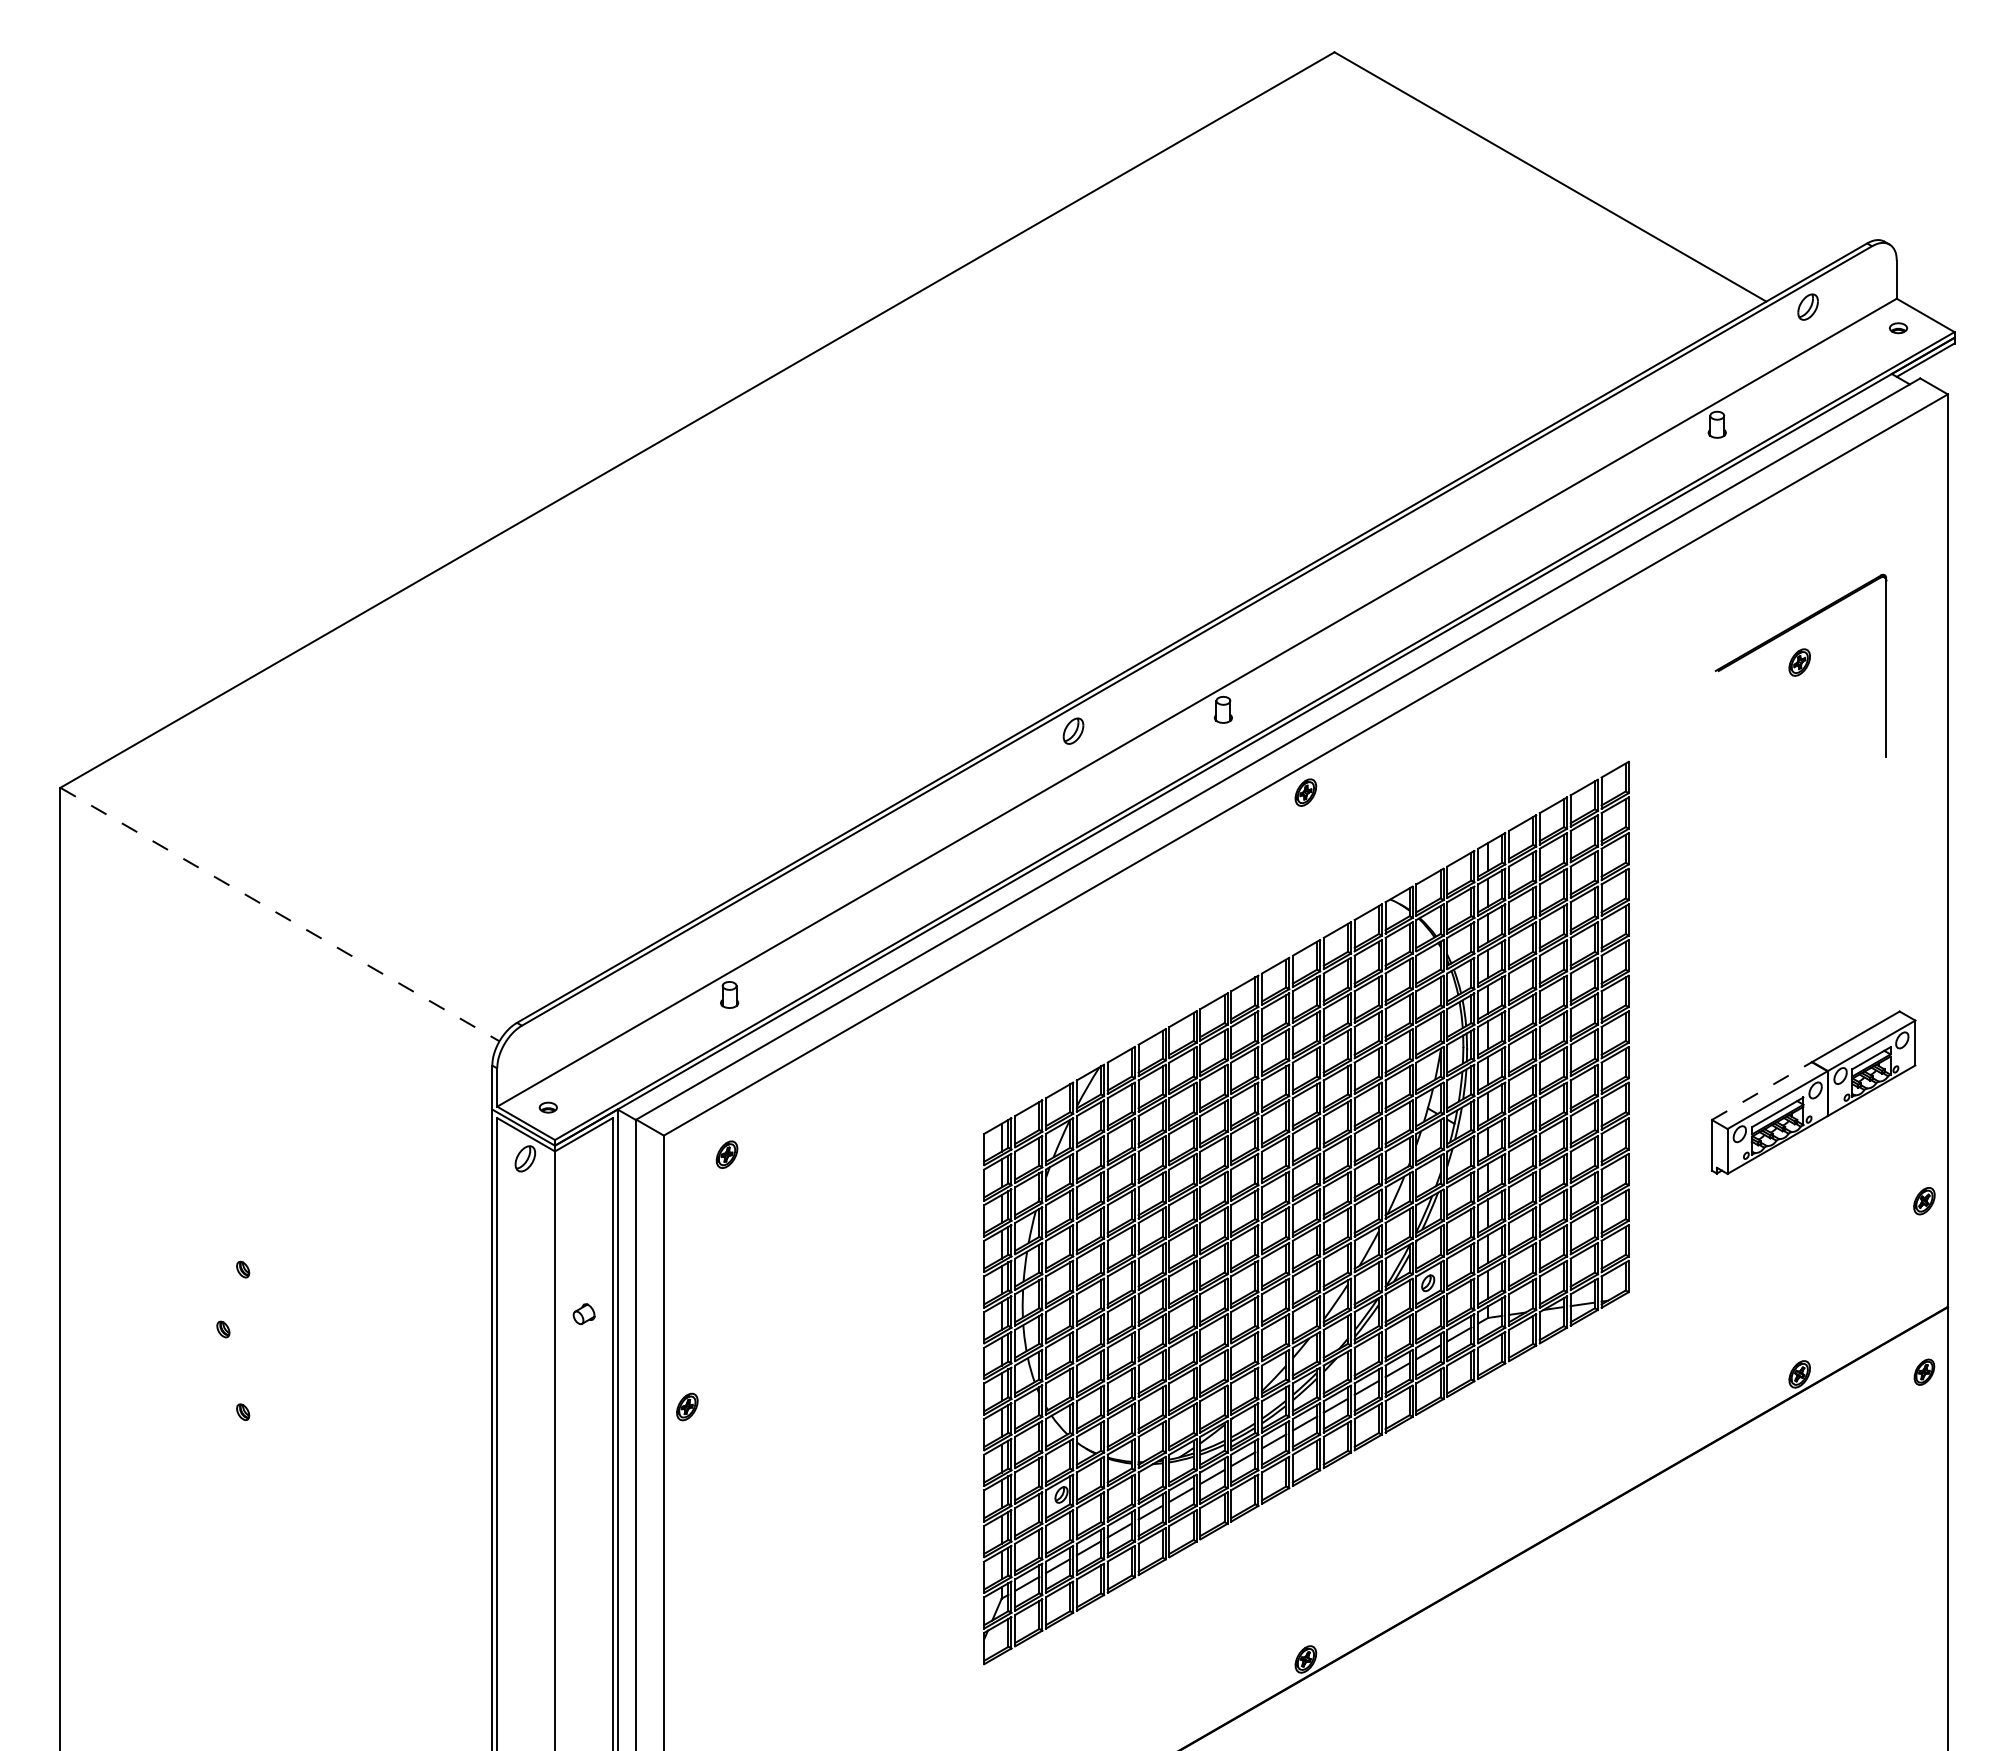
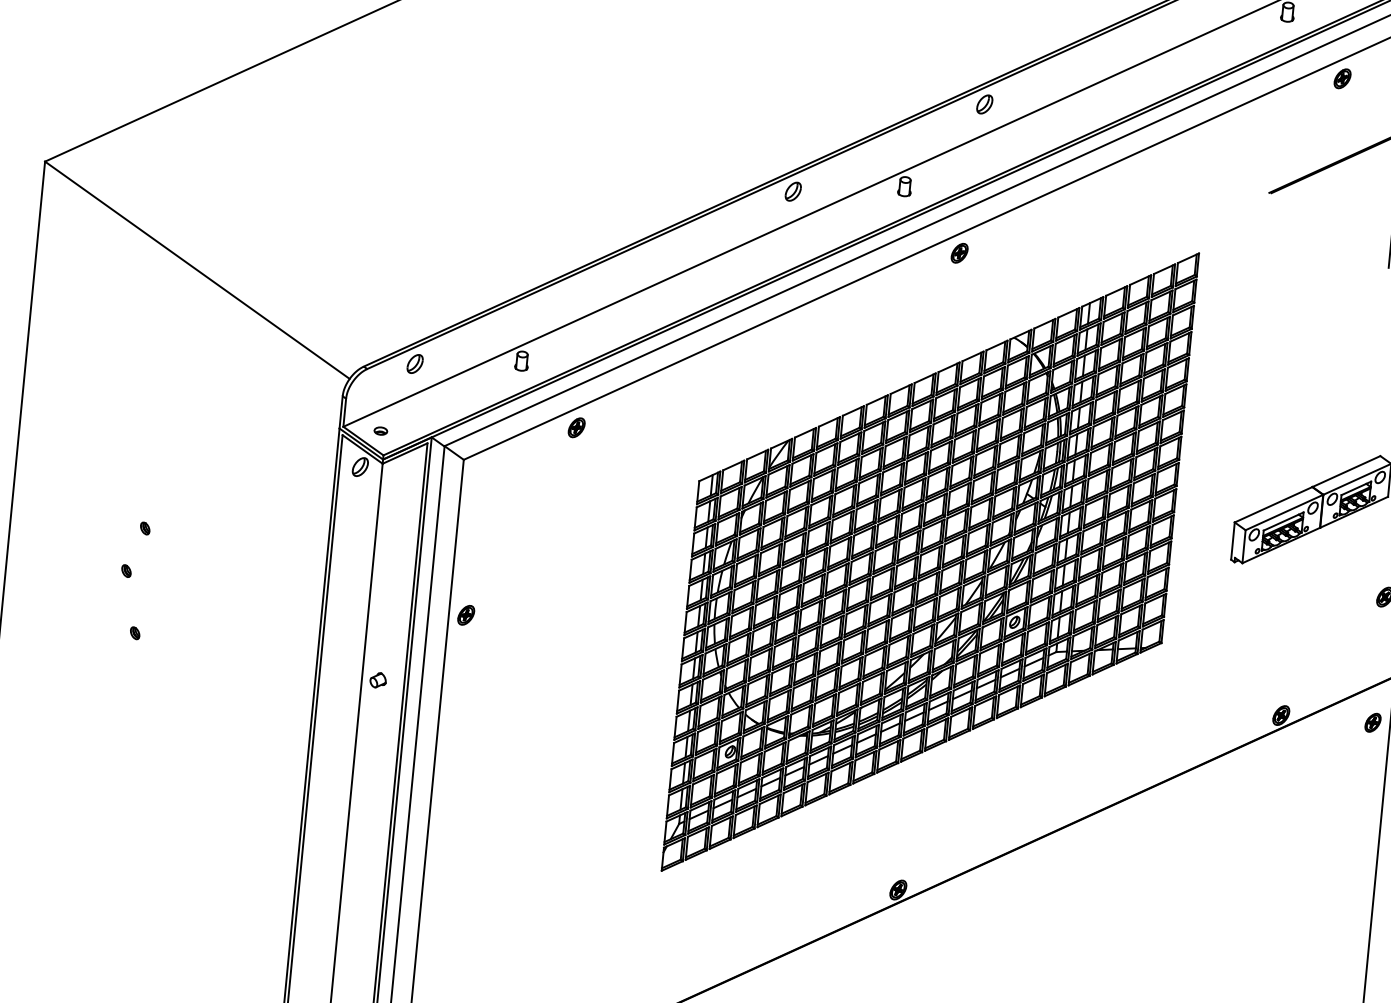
part: (1320, 588) -> (984, 104), added
part: (1799, 662) -> (1342, 78), moved
line: (279, 914) -> (197, 270), dashed -> solid
part: (585, 1012) -> (414, 363), added
line: (1762, 1090) -> (1274, 504), dashed -> solid
part: (726, 1154) -> (576, 427), moved
part: (583, 1314) -> (377, 680), moved
part: (687, 1406) -> (466, 614), moved

